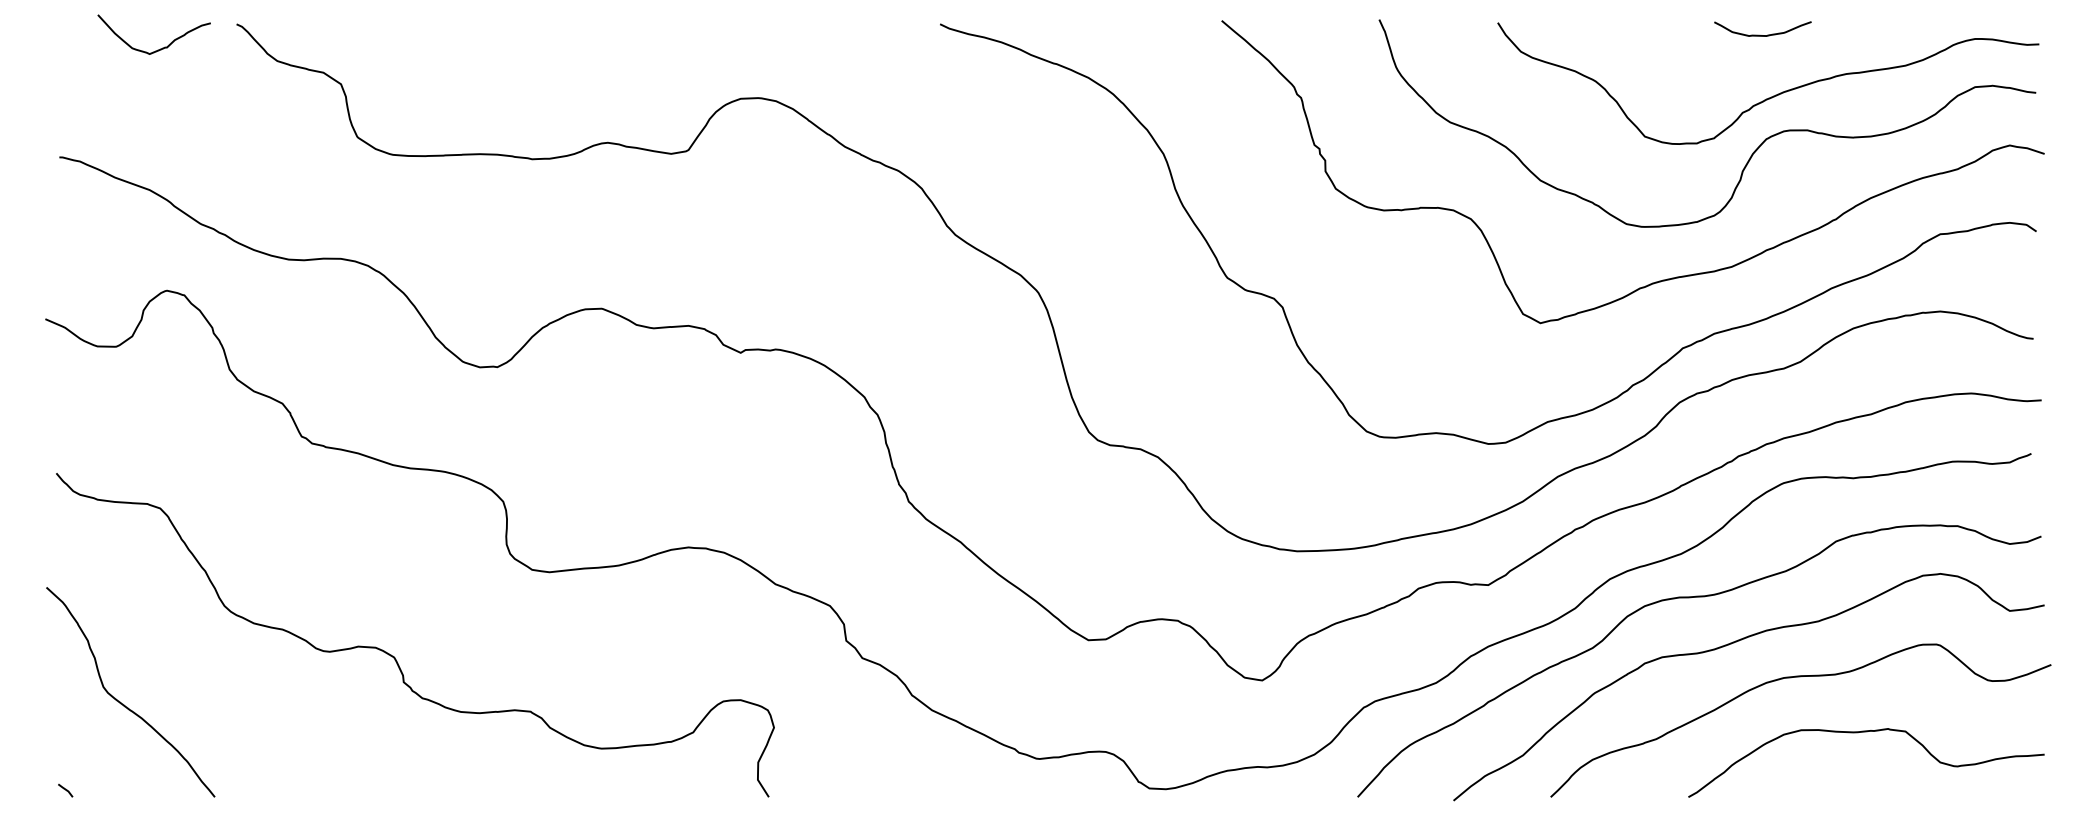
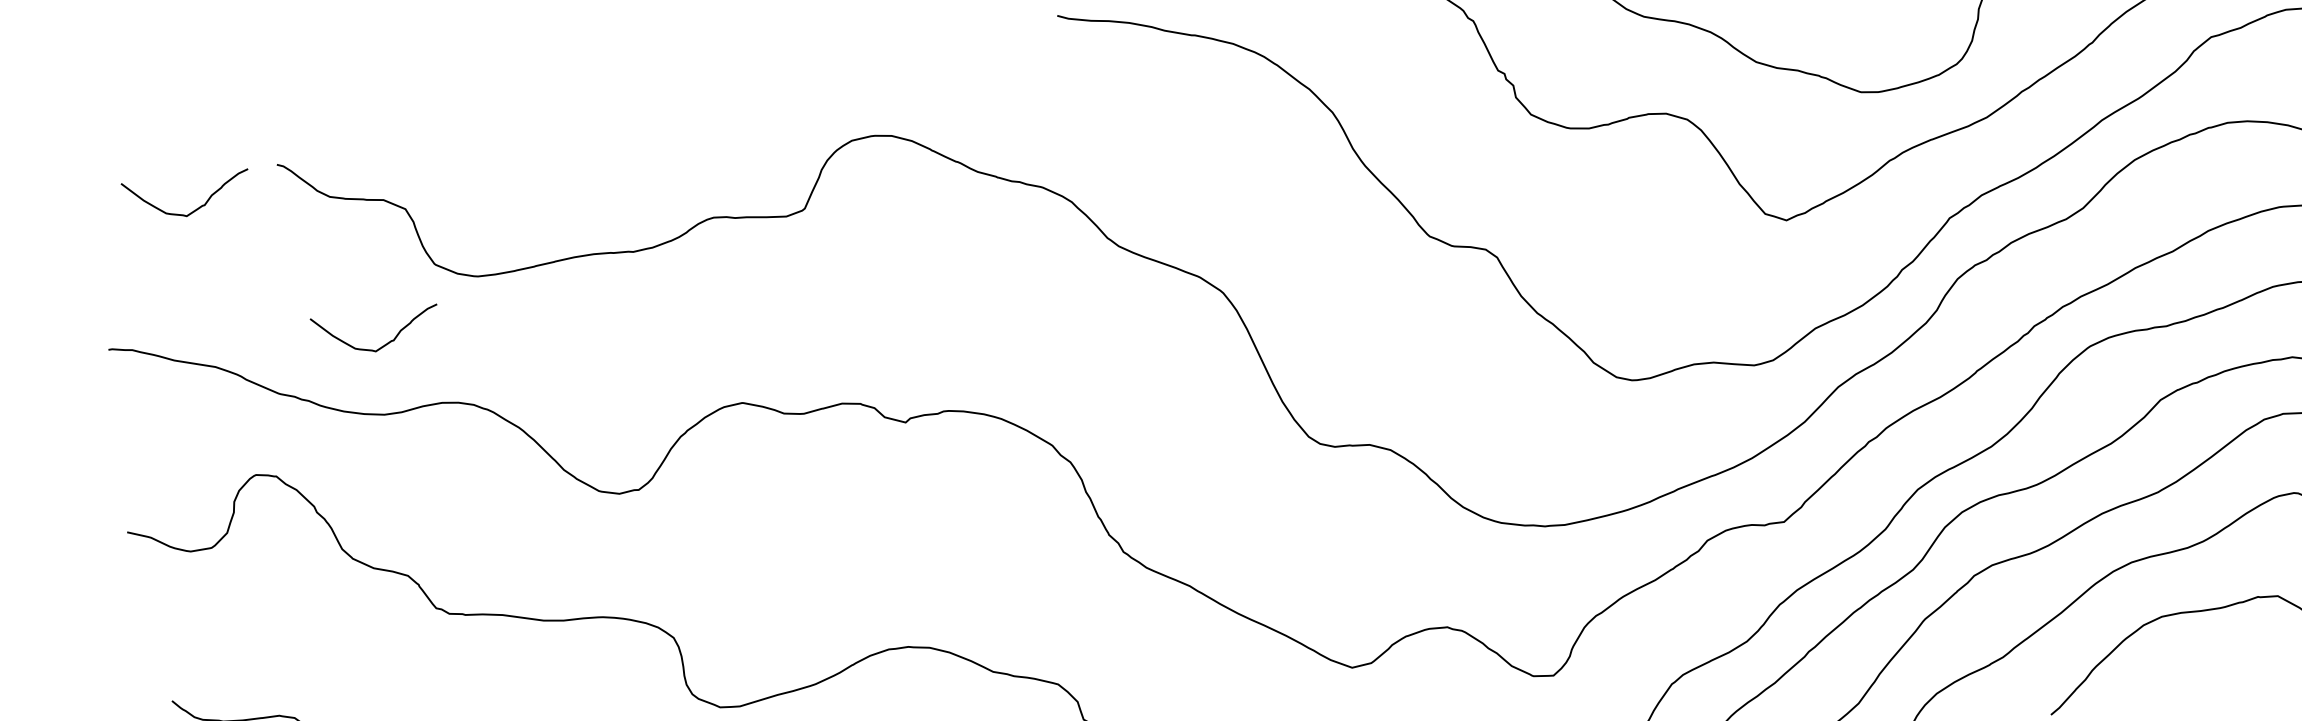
curve: (299, 198) -> (383, 344), added

